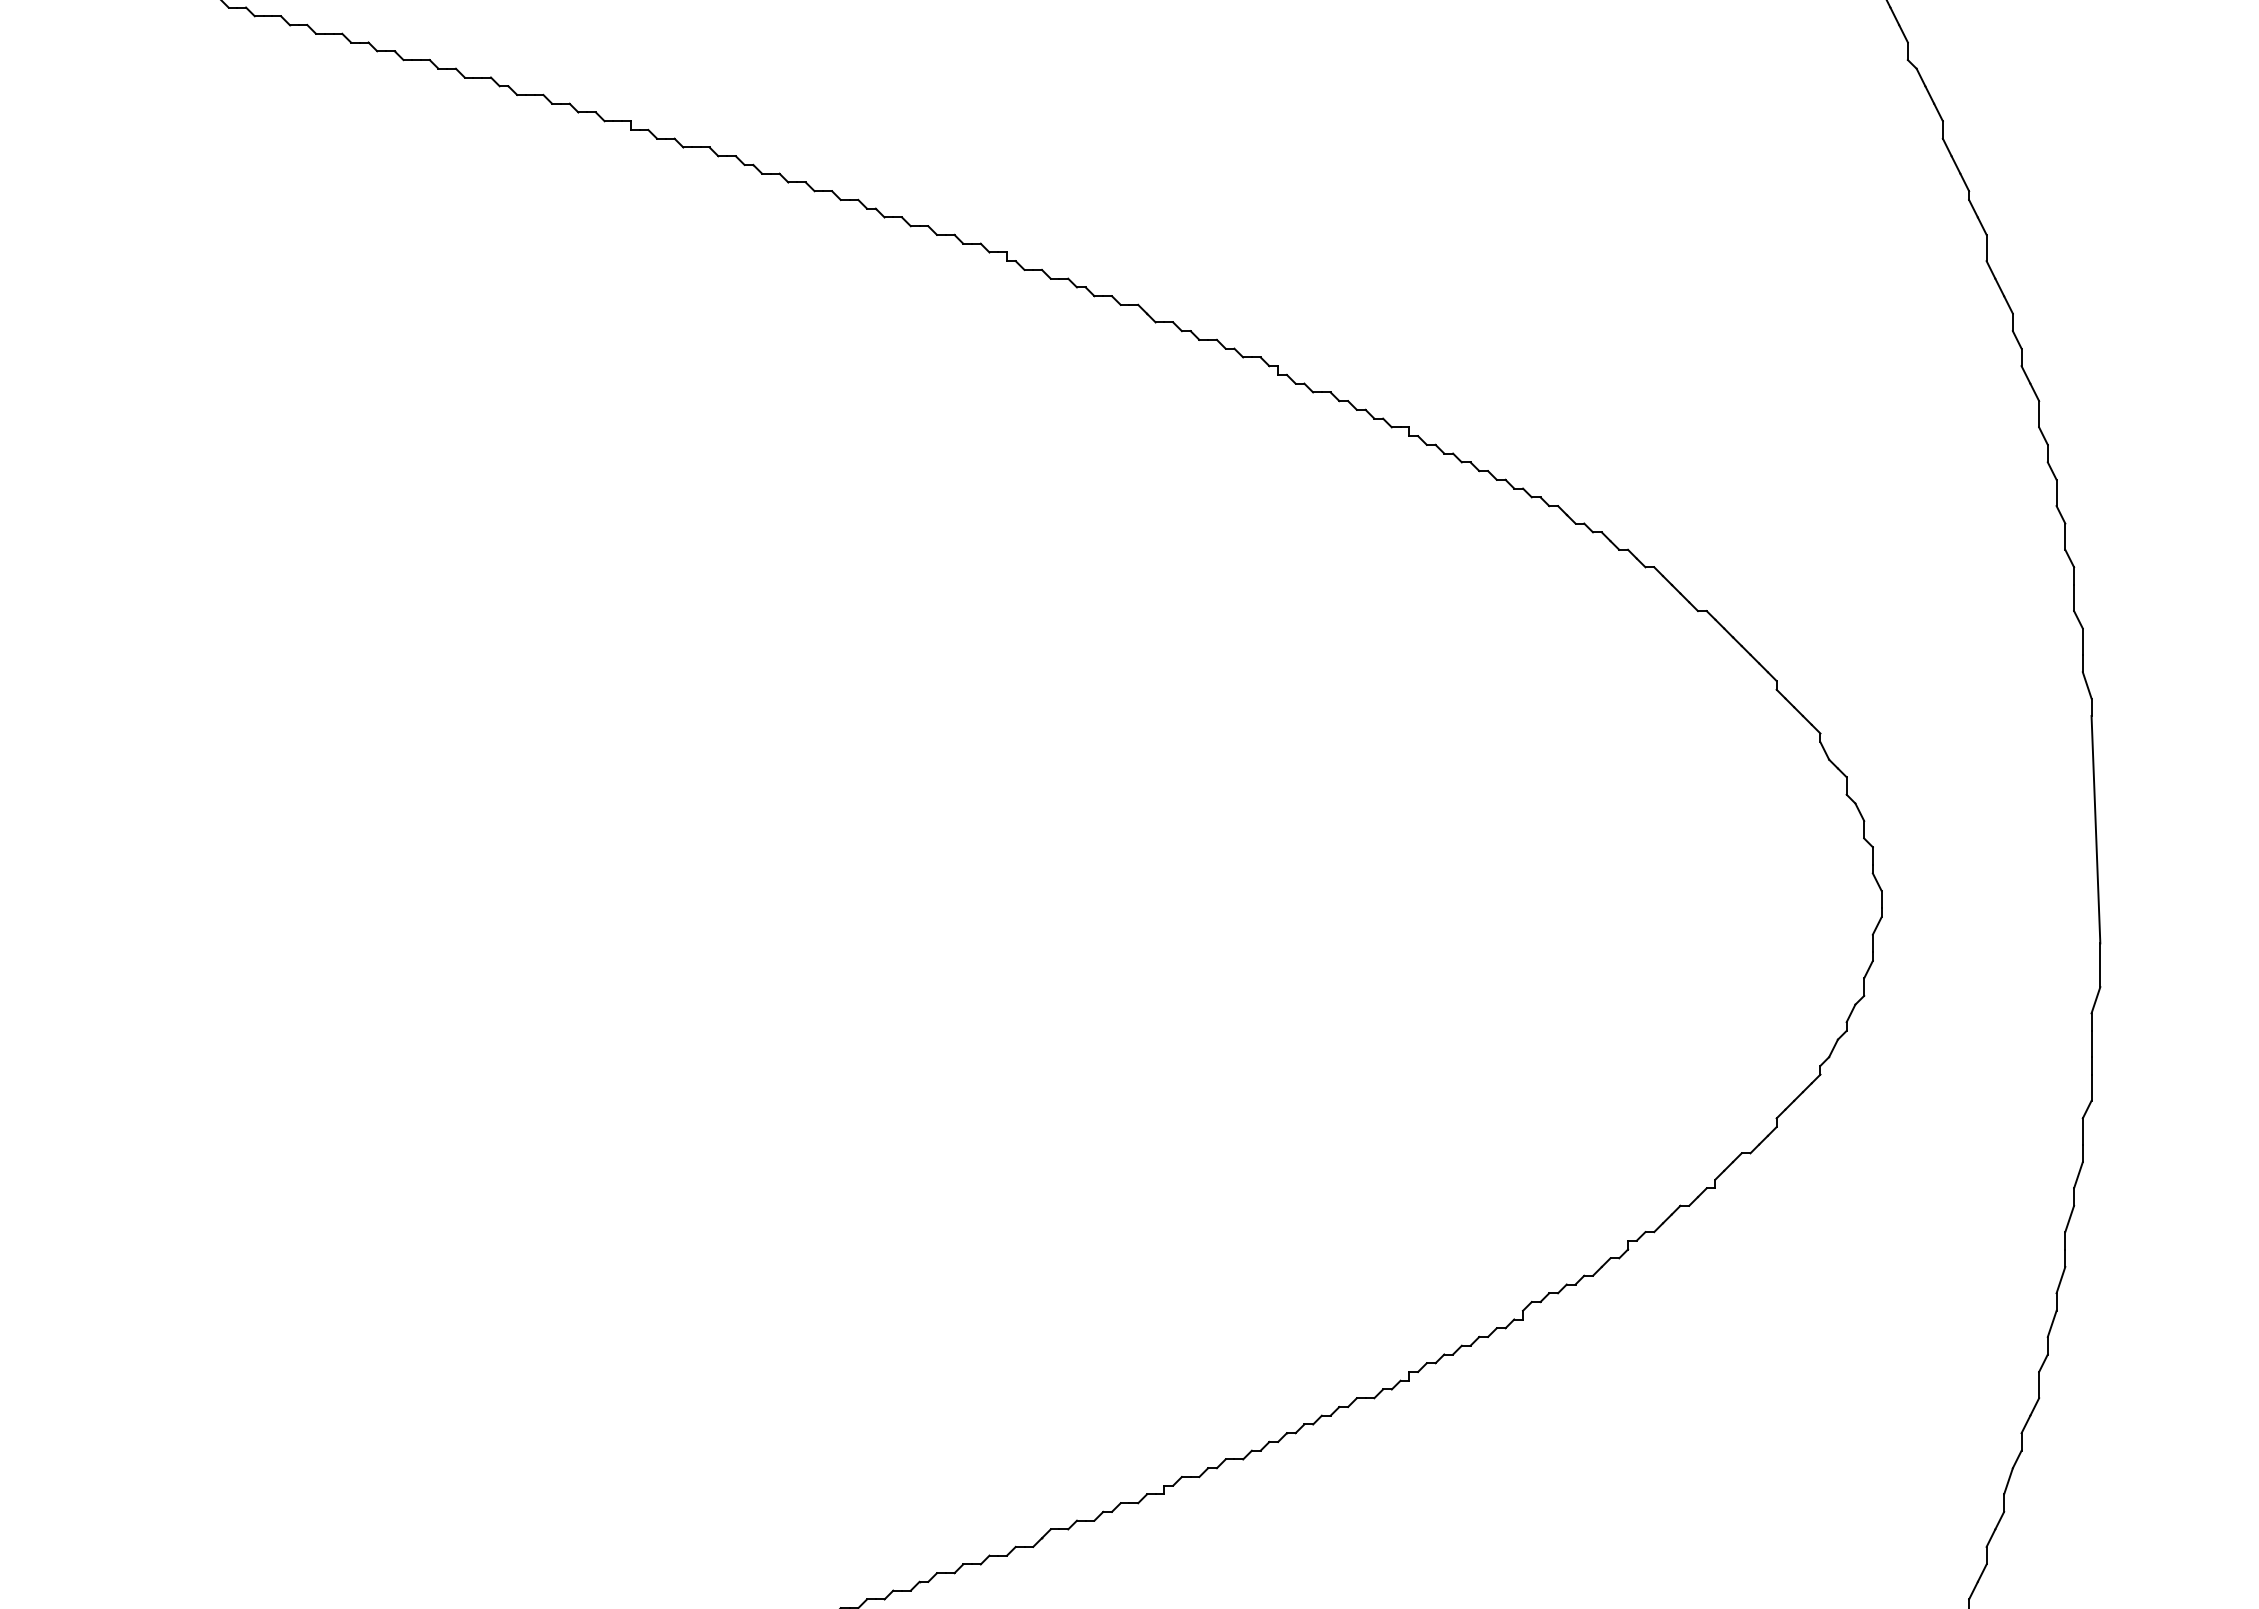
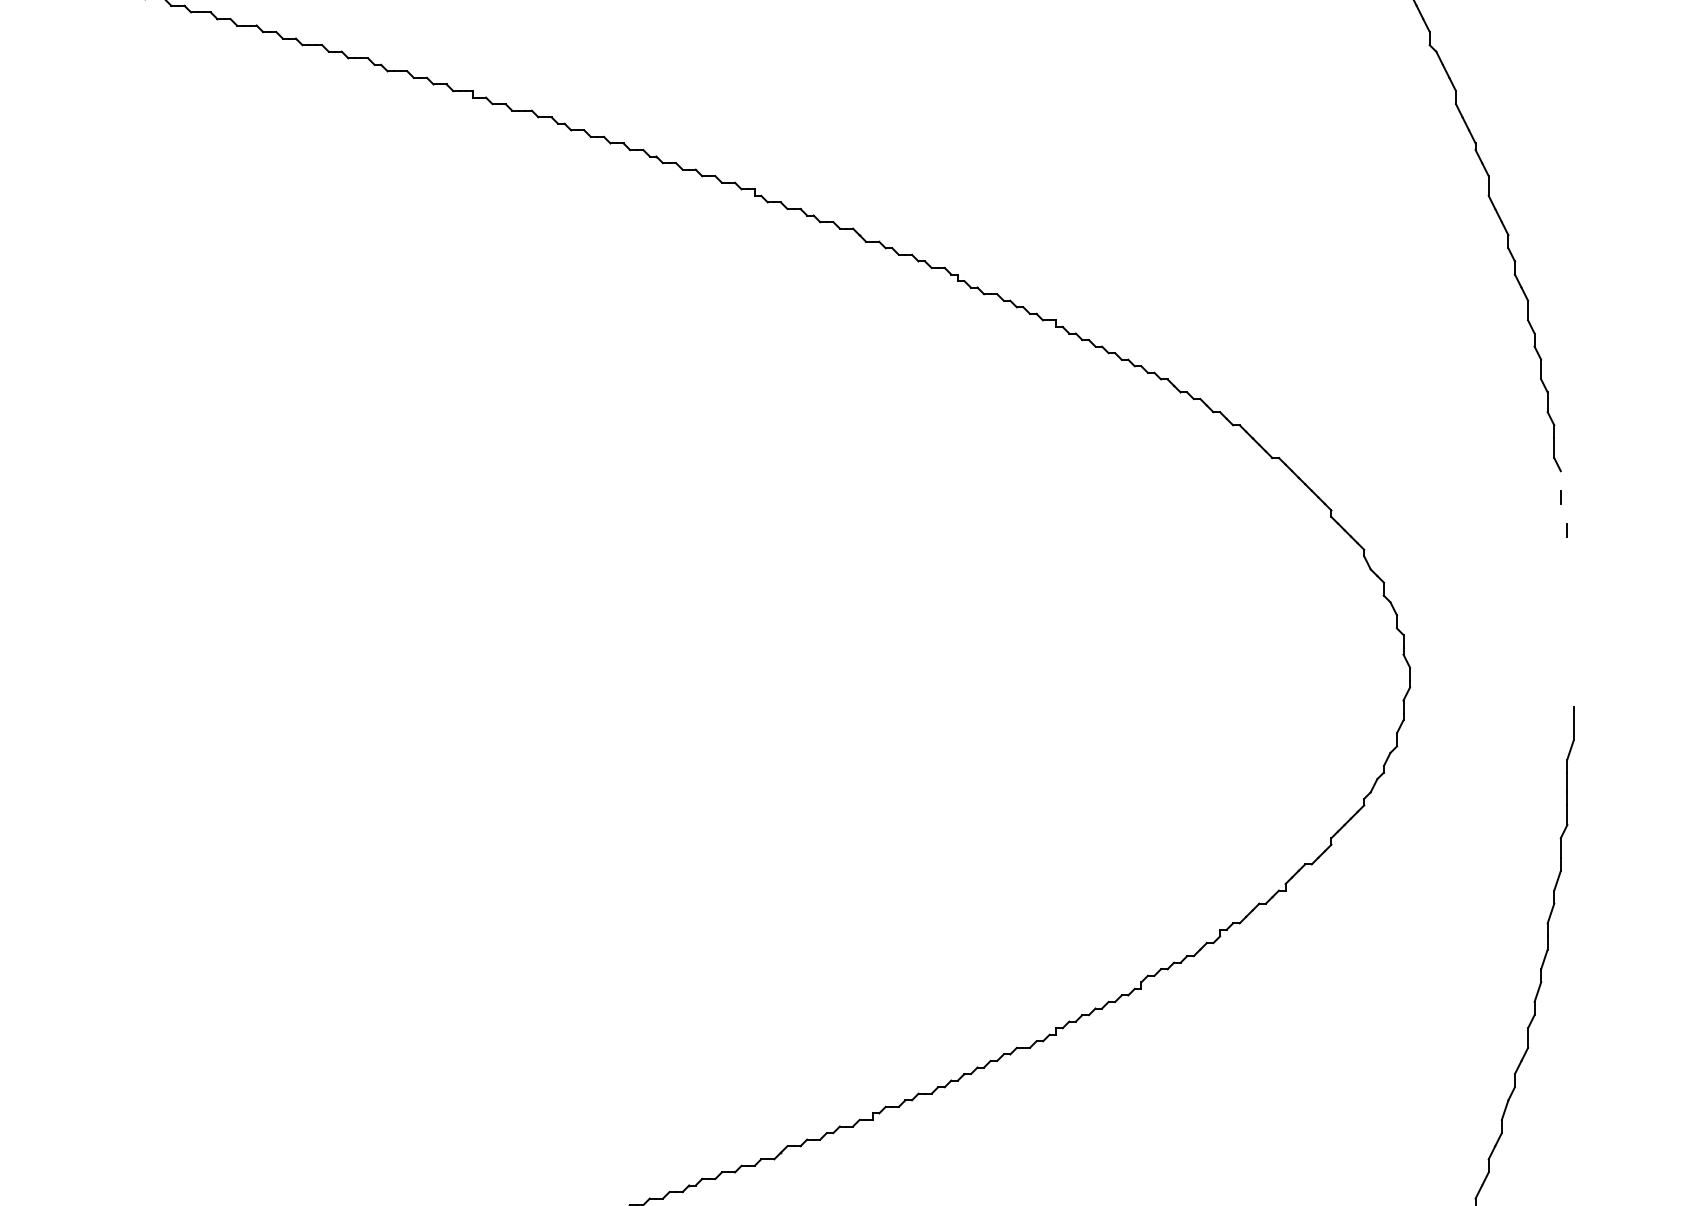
line: (2082, 641) -> (1560, 480), removed
line: (2086, 685) -> (1563, 513), removed
line: (2095, 829) -> (1570, 621), removed

